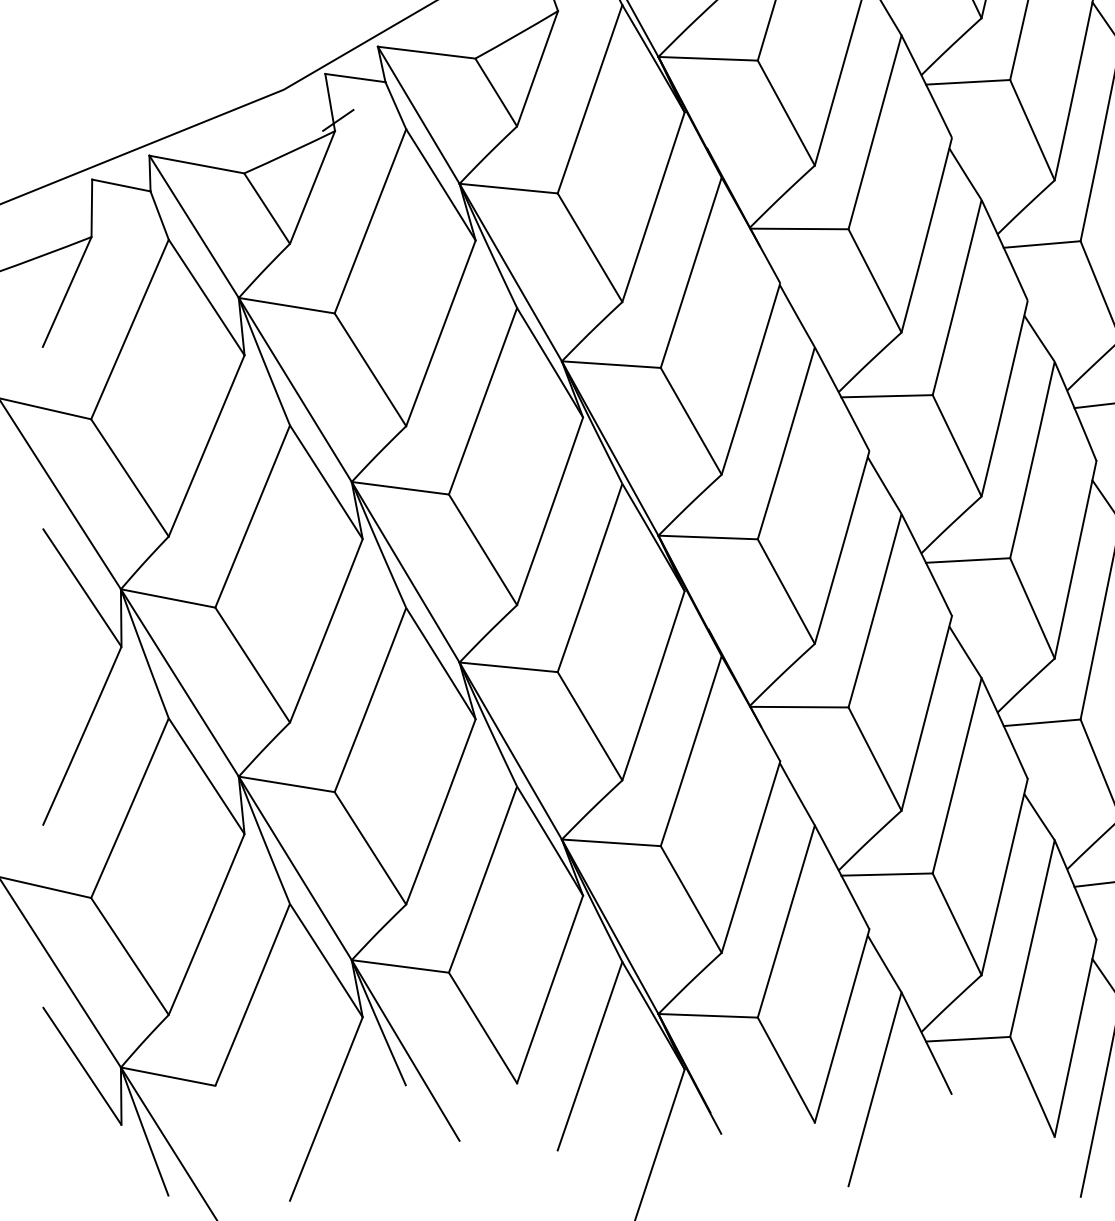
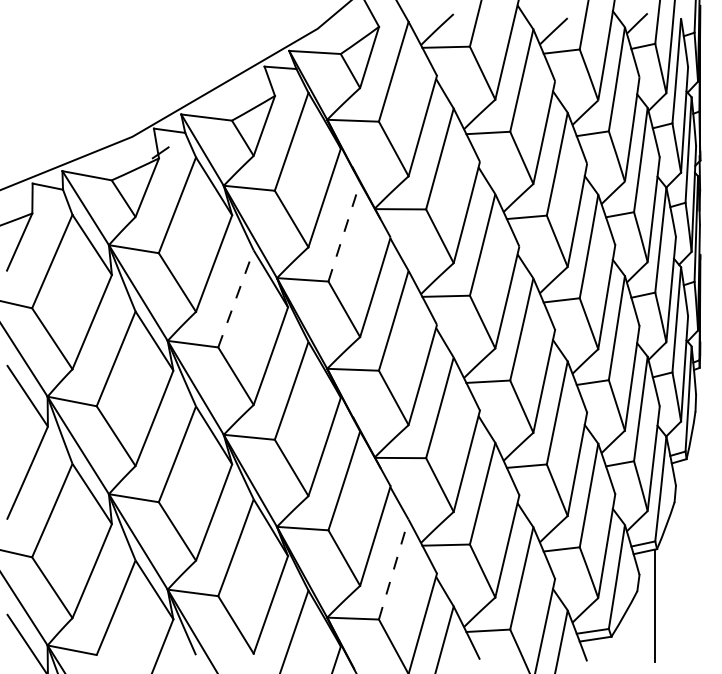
line: (691, 273) -> (344, 232), solid -> dashed
line: (482, 400) -> (235, 298), solid -> dashed
line: (785, 921) -> (393, 569), solid -> dashed

